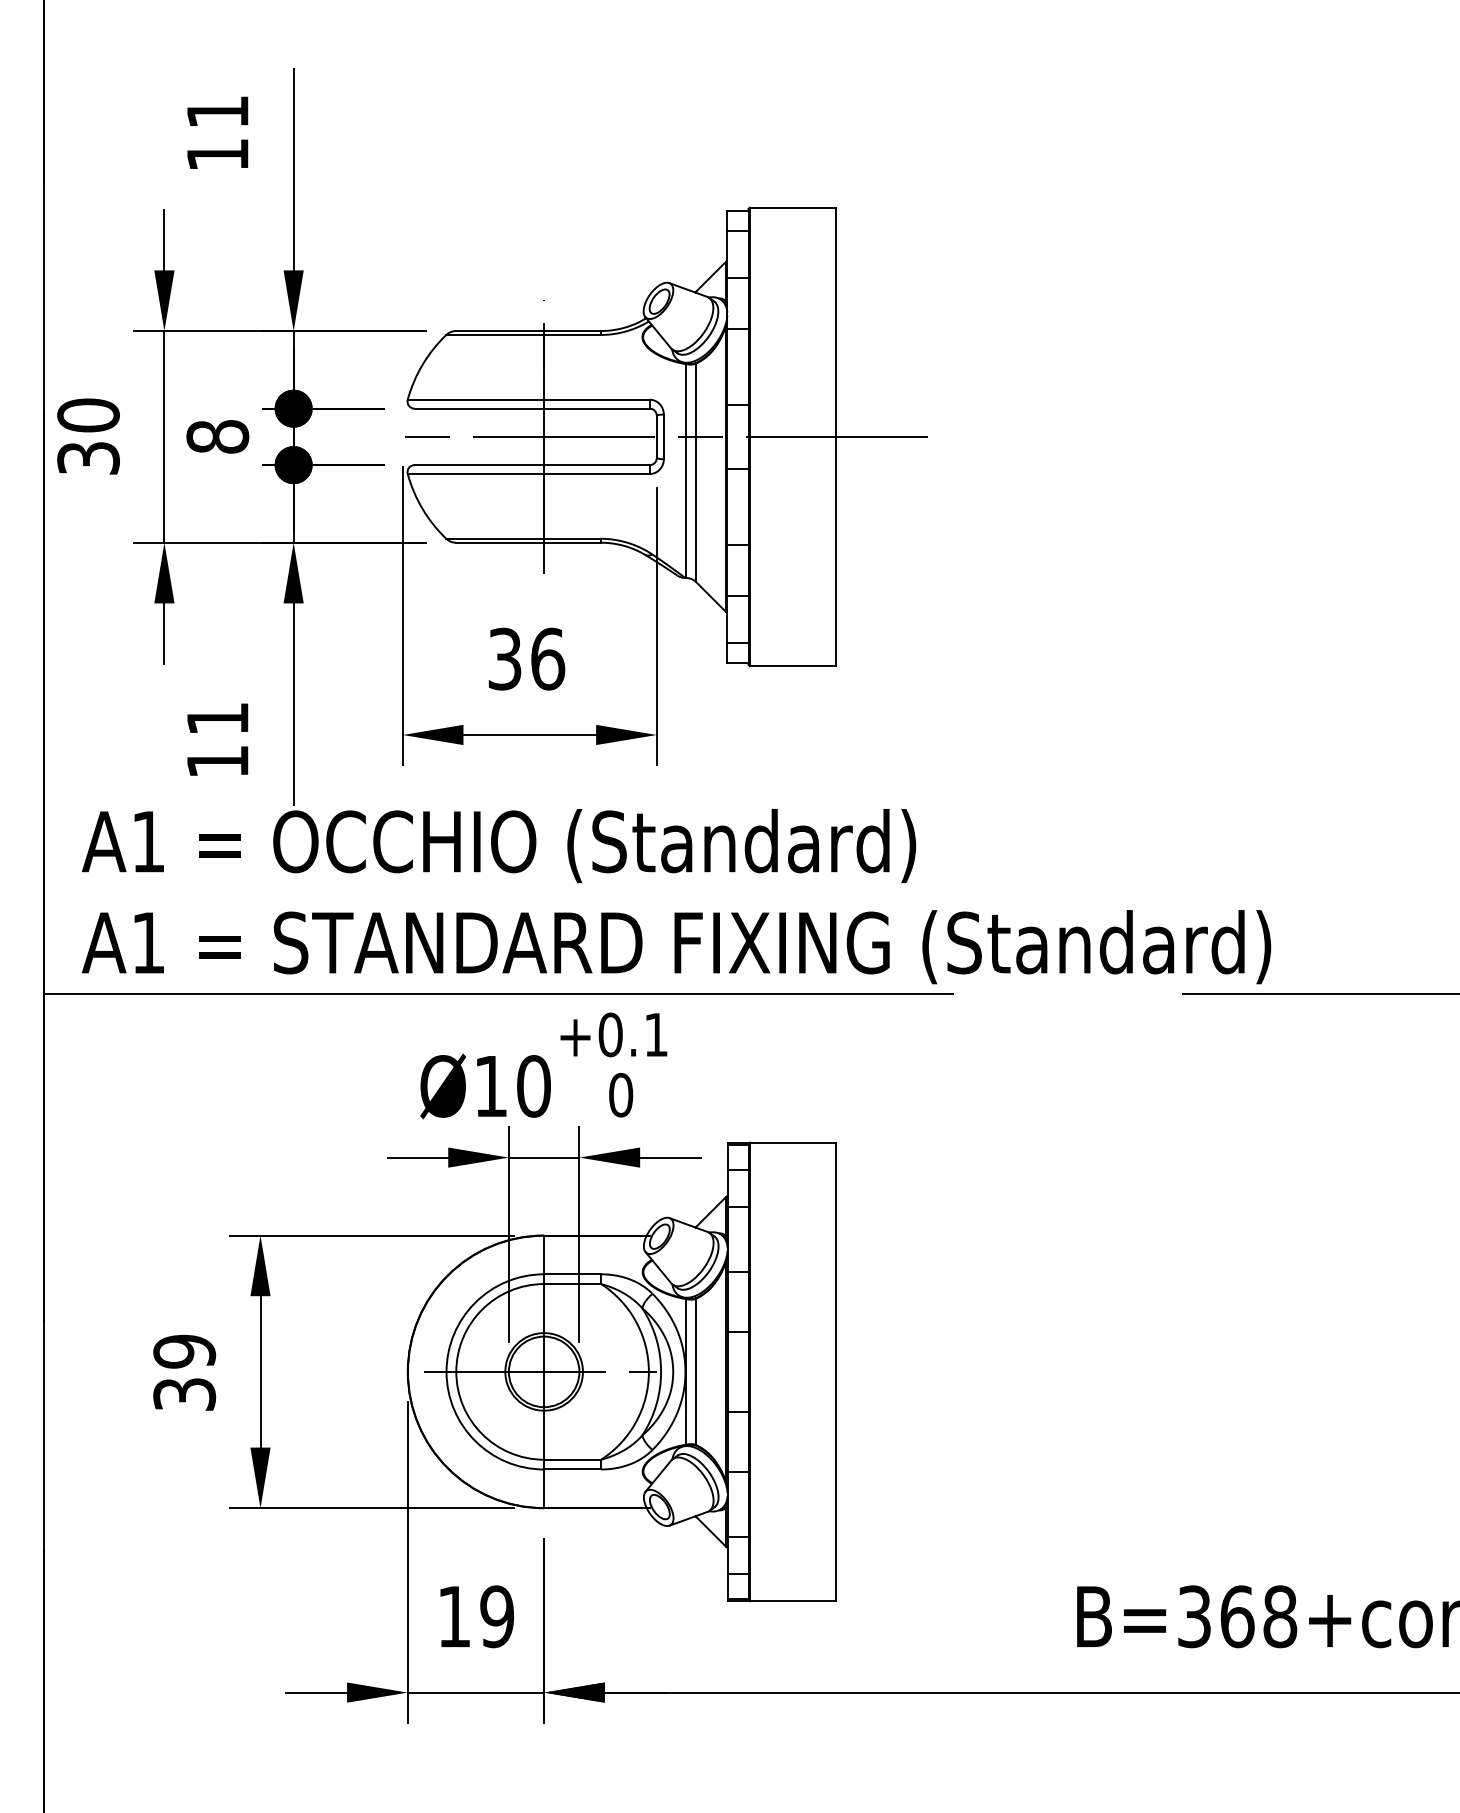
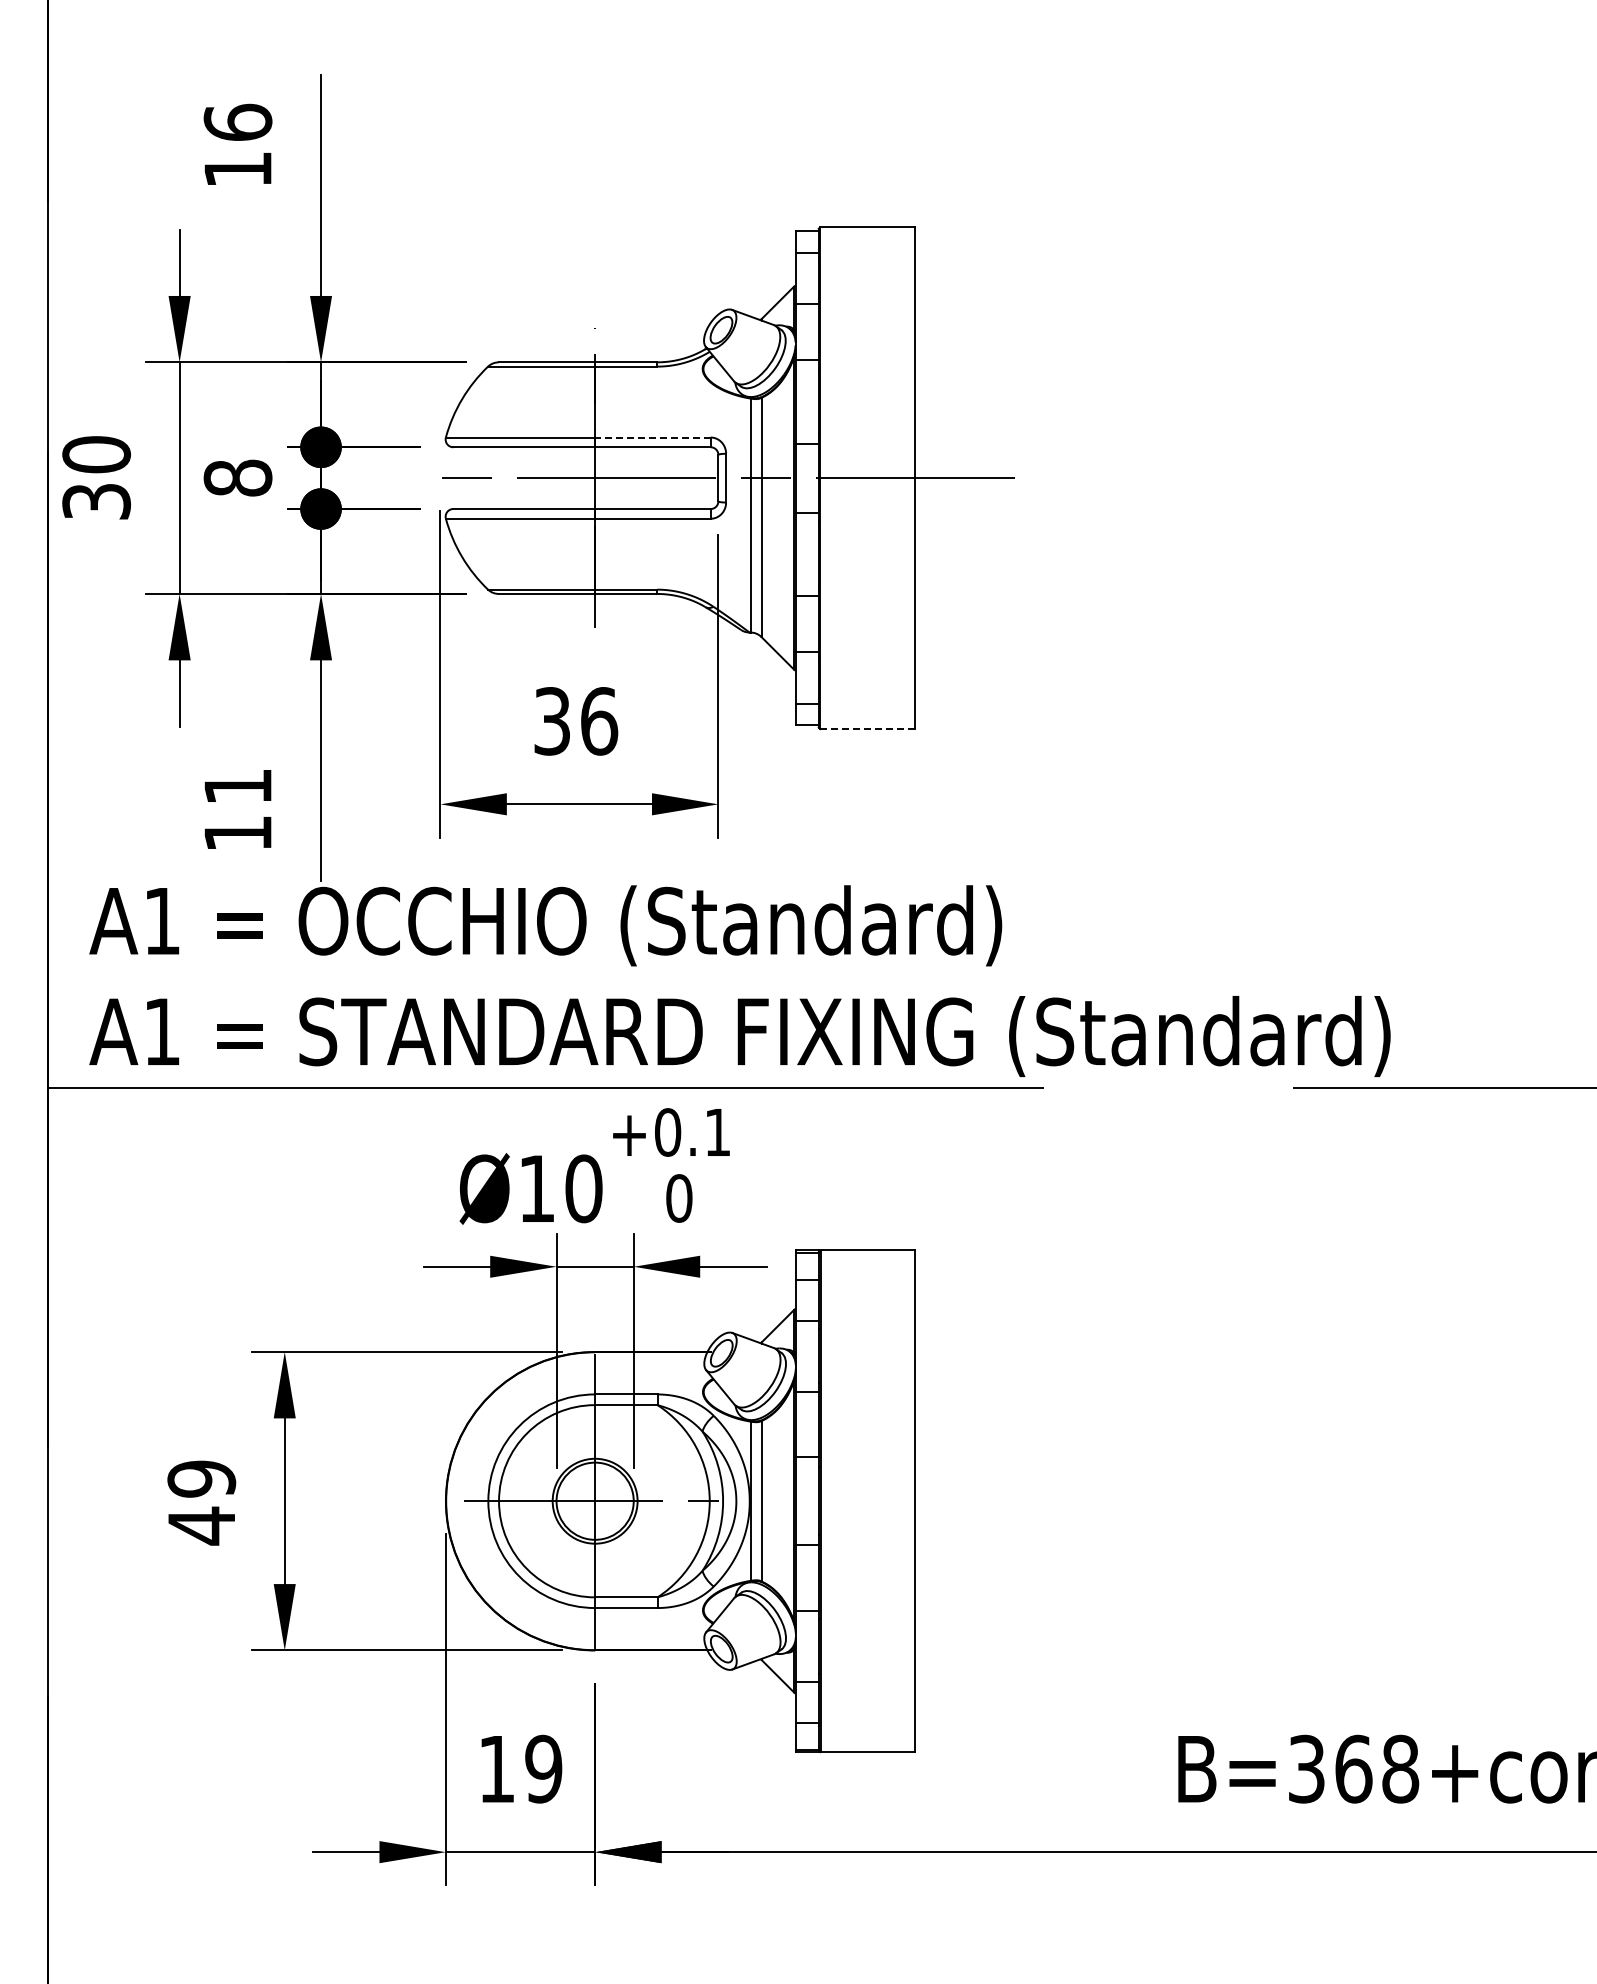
text: (217, 110) -> (237, 121), 11 -> 16
line: (596, 399) -> (652, 437), solid -> dashed
line: (793, 666) -> (867, 729), solid -> dashed
text: (184, 1394) -> (201, 1525), 39 -> 49

